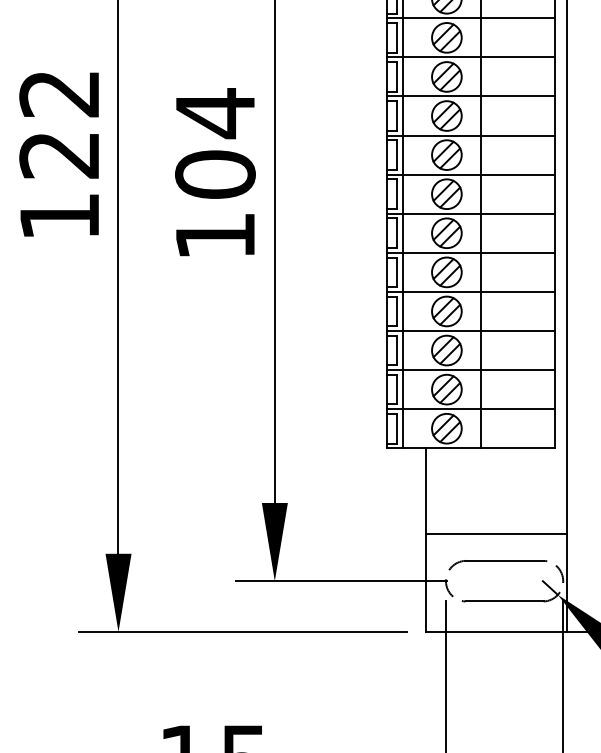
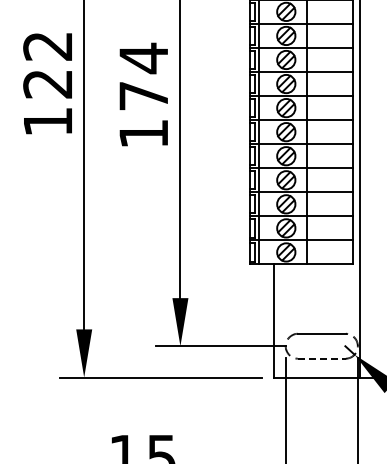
text: (214, 173) -> (143, 95), 104 -> 174
line: (495, 534) -> (316, 317), removed
line: (505, 601) -> (322, 358), solid -> dashed

